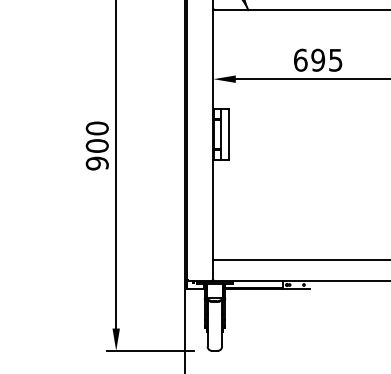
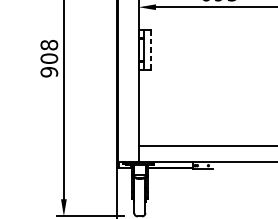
text: (97, 128) -> (49, 45), 900 -> 908
line: (229, 134) -> (151, 49), solid -> dashed

